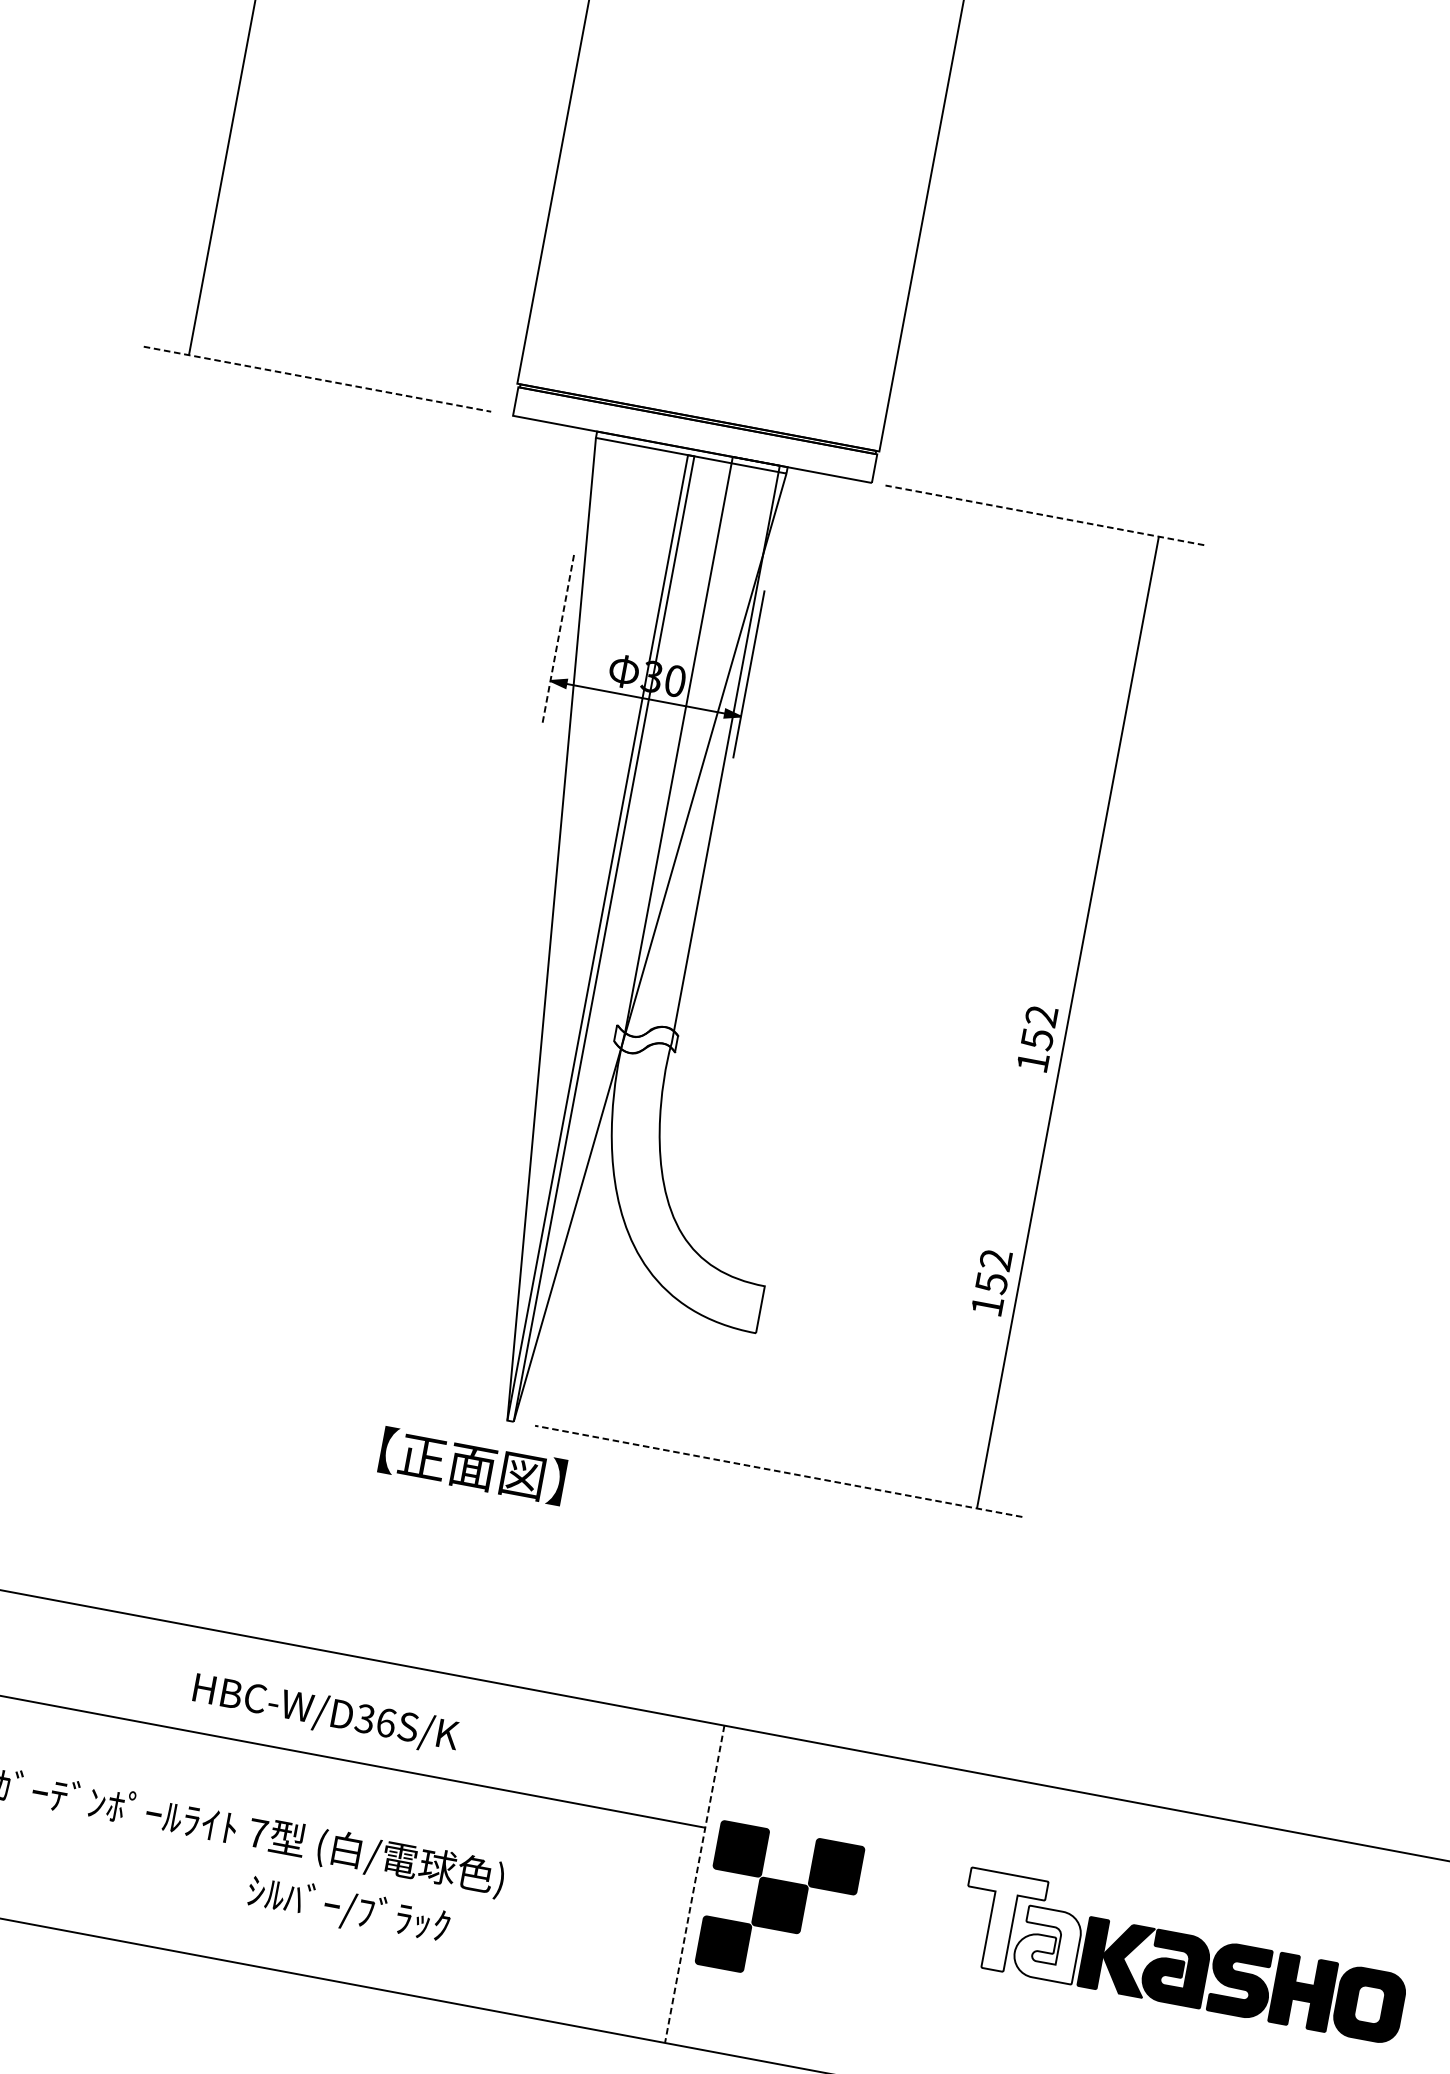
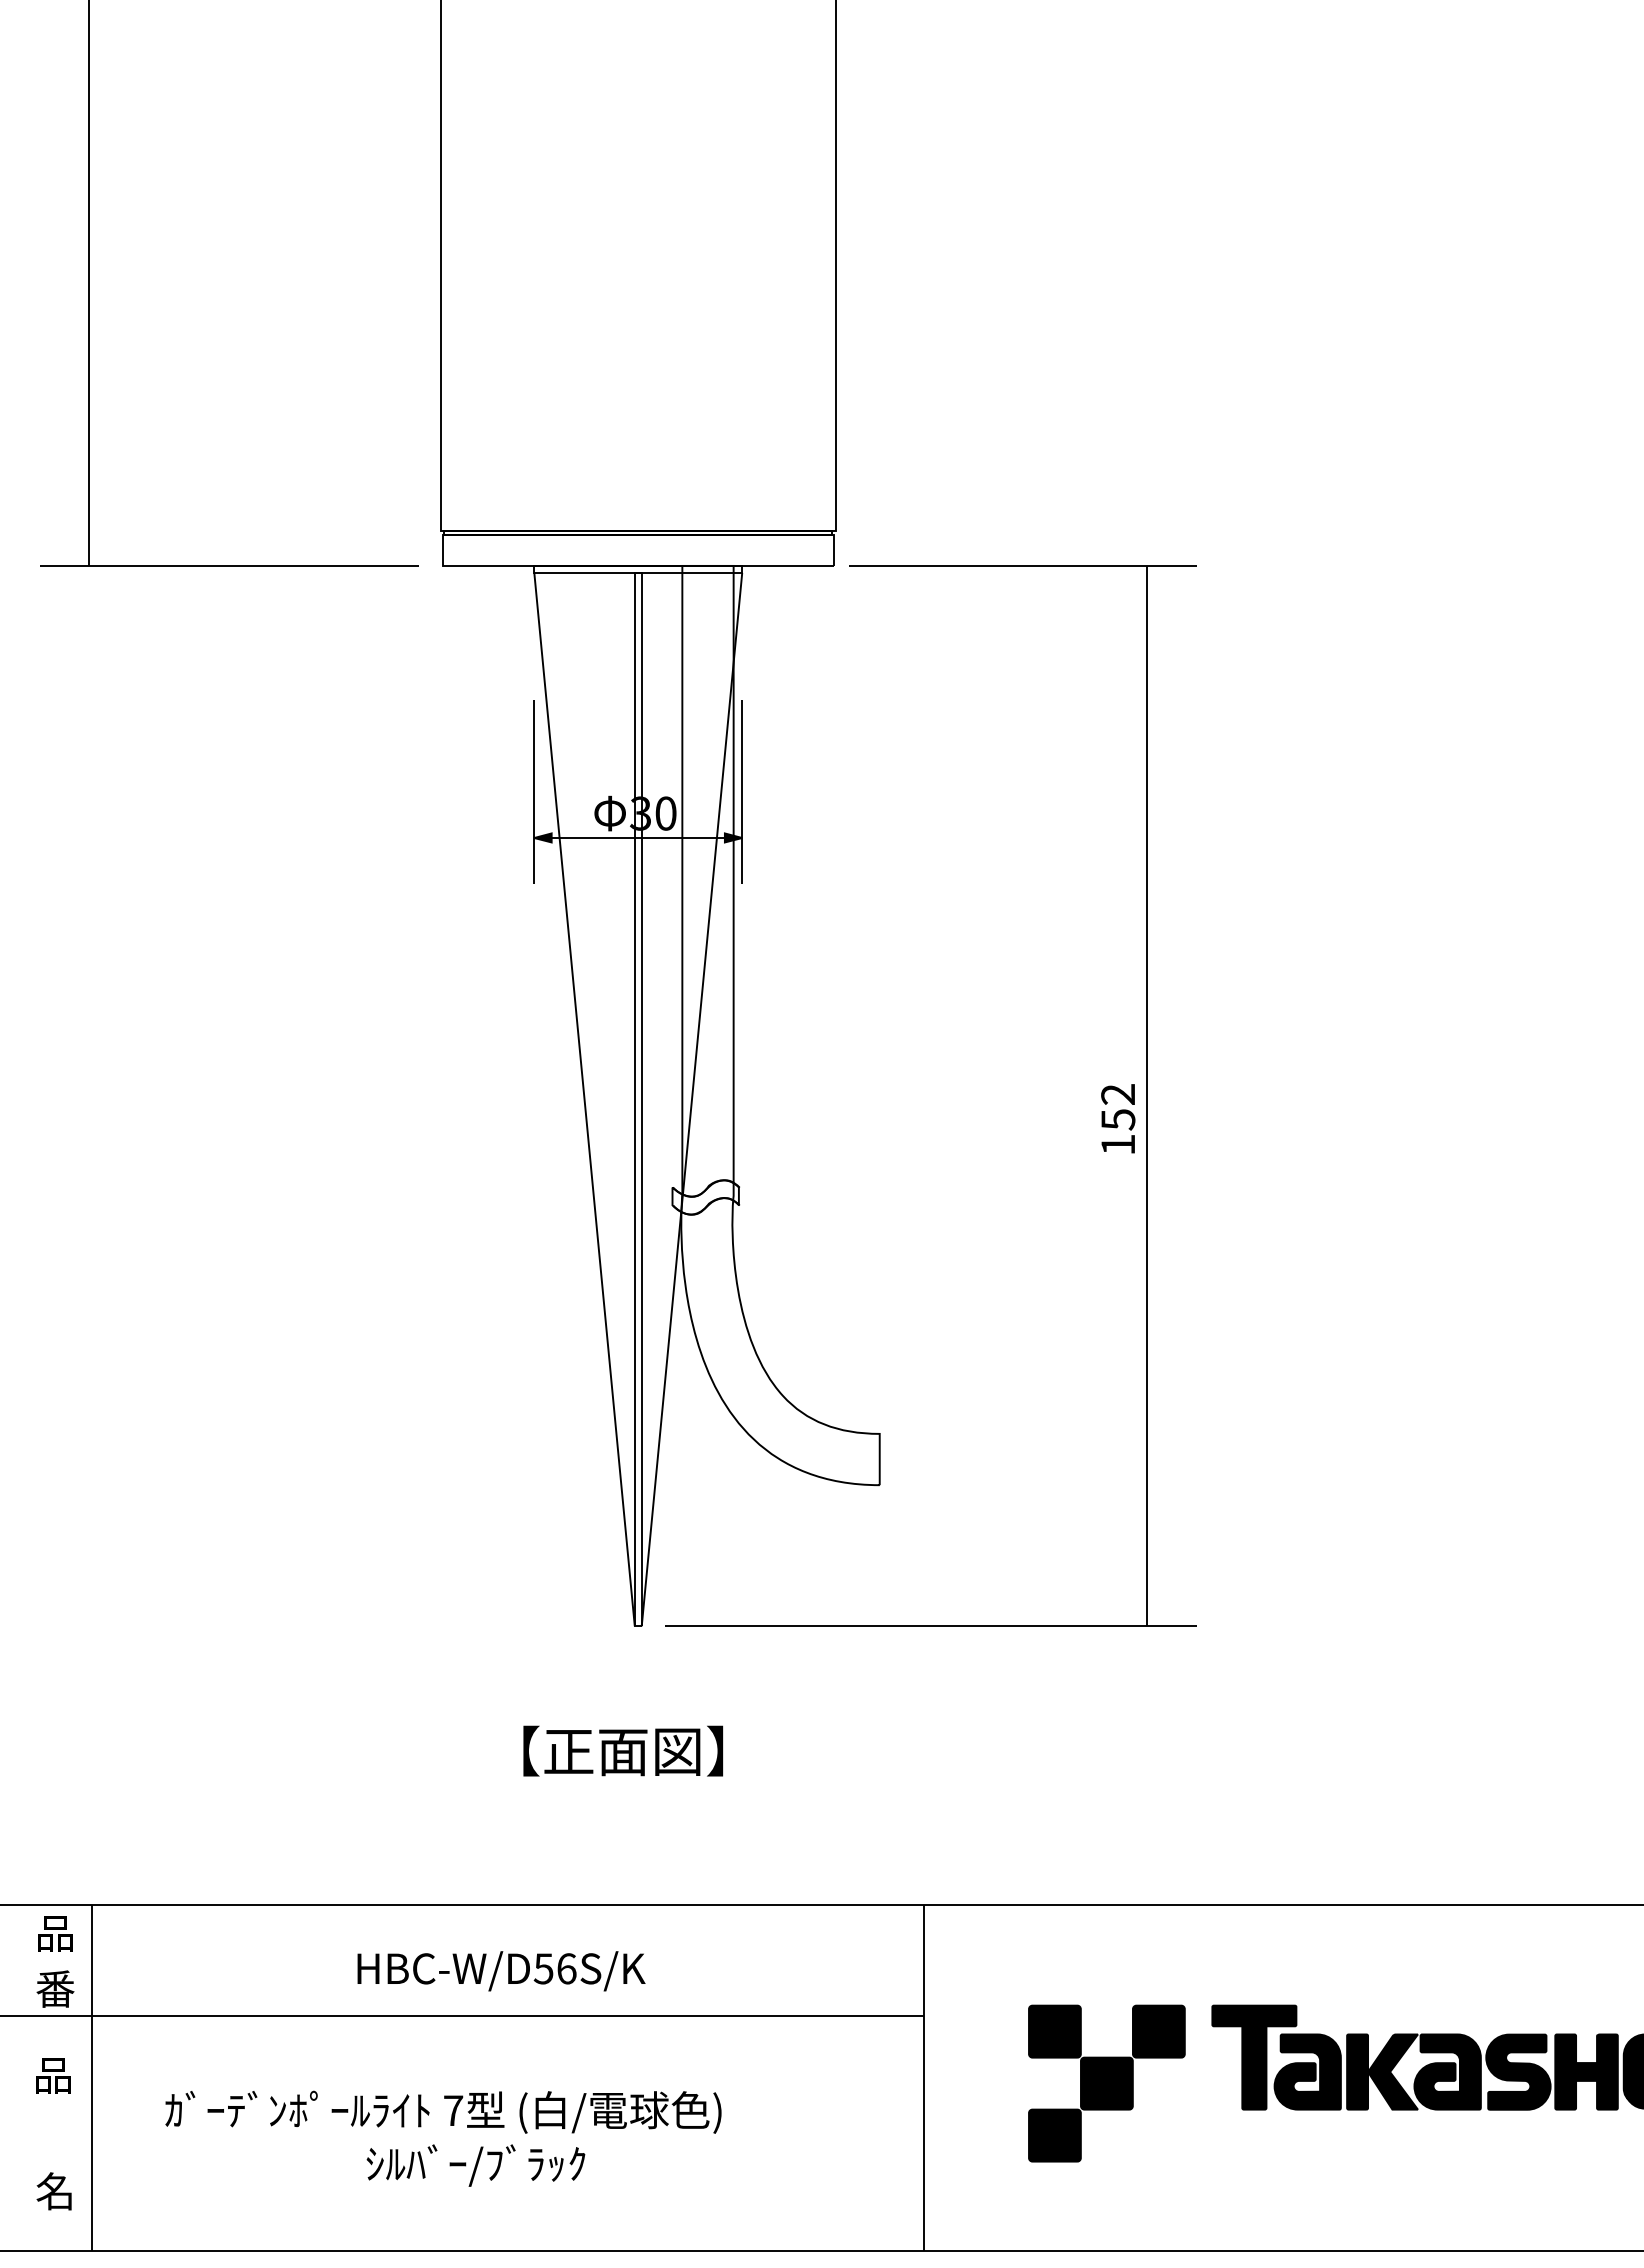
line: (317, 378) -> (229, 565), dashed -> solid
line: (1044, 514) -> (1022, 565), dashed -> solid
line: (558, 639) -> (534, 792), dashed -> solid
part: (992, 1281) -> (1118, 1384), removed
text: (473, 1465) -> (623, 1750), moved
line: (778, 1471) -> (930, 1626), dashed -> solid
text: (364, 1718) -> (543, 1968), HBC-W/D36S/K -> HBC-W/D56S/K
line: (694, 1884) -> (923, 2078), dashed -> solid
part: (779, 1905) -> (1106, 2083), moved
text: (348, 1909) -> (475, 2165), moved
fill: (1001, 1922) -> (1254, 2057), added
fill: (1047, 1944) -> (1307, 2071), added

